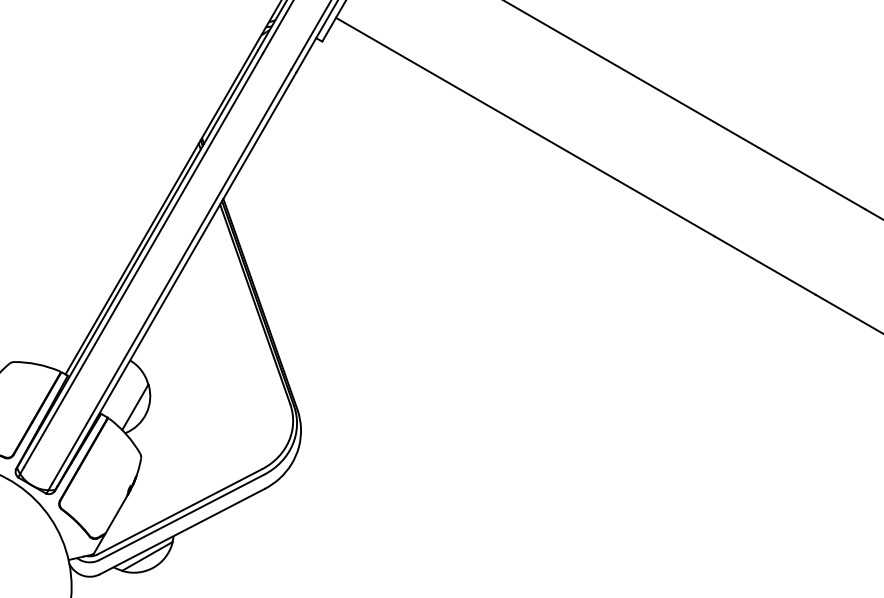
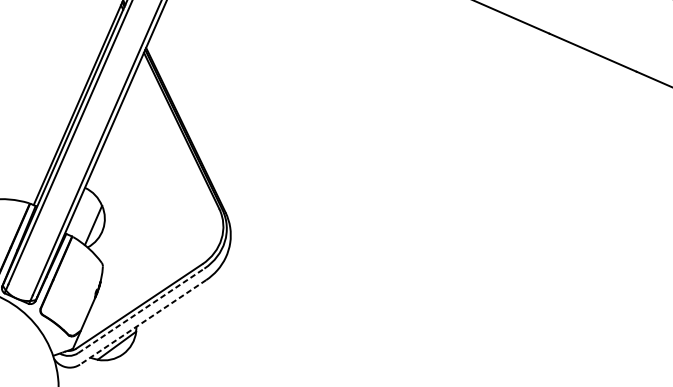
line: (181, 517) -> (141, 310), solid -> dashed
line: (182, 531) -> (143, 322), solid -> dashed

